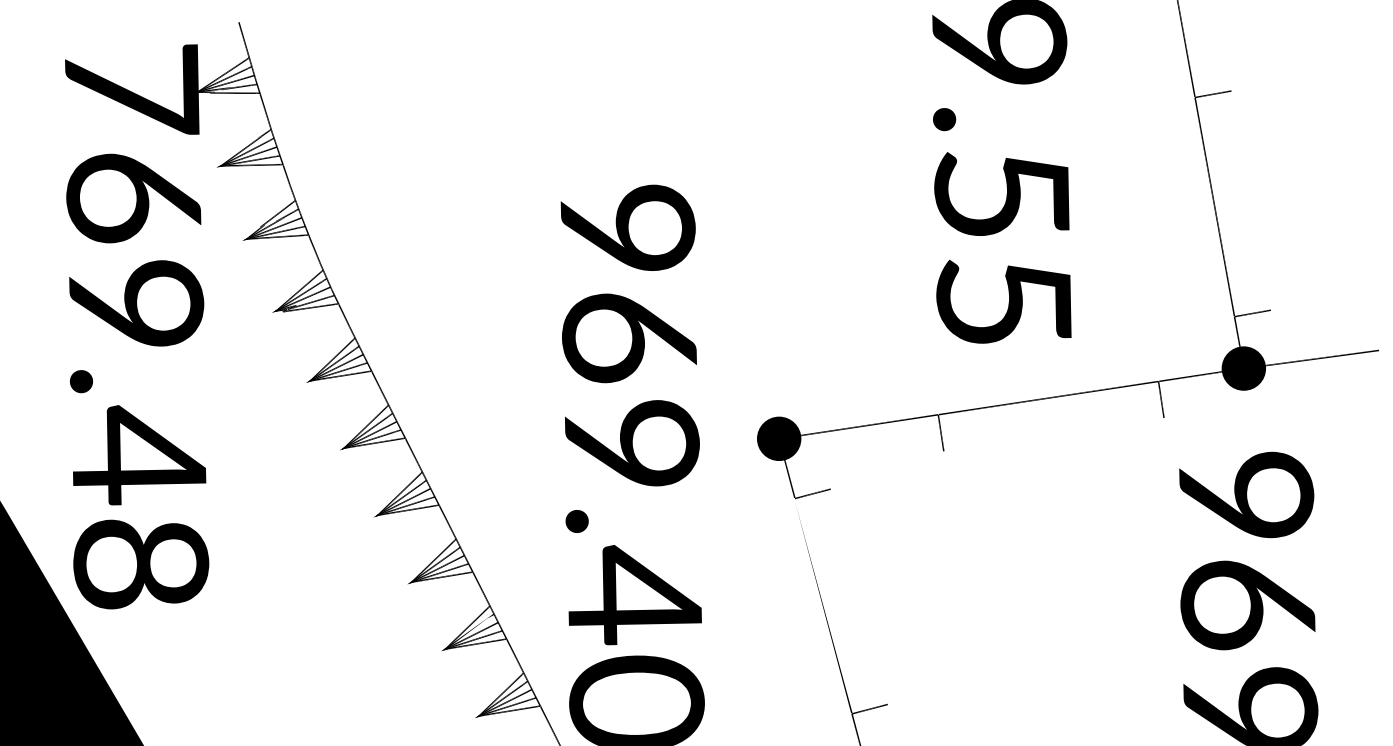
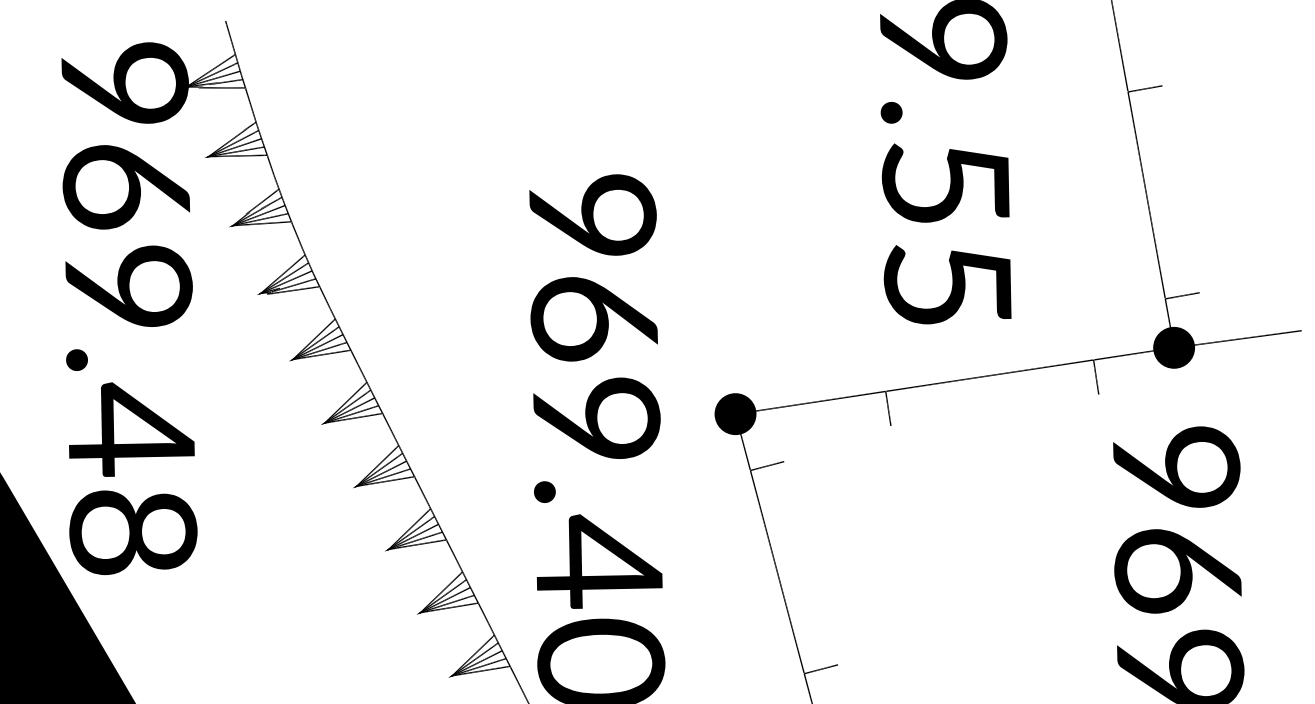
text: (131, 89) -> (124, 84), 769.48 -> 969.48
fill: (822, 605) -> (776, 571), added
fill: (469, 632) -> (443, 596), added

